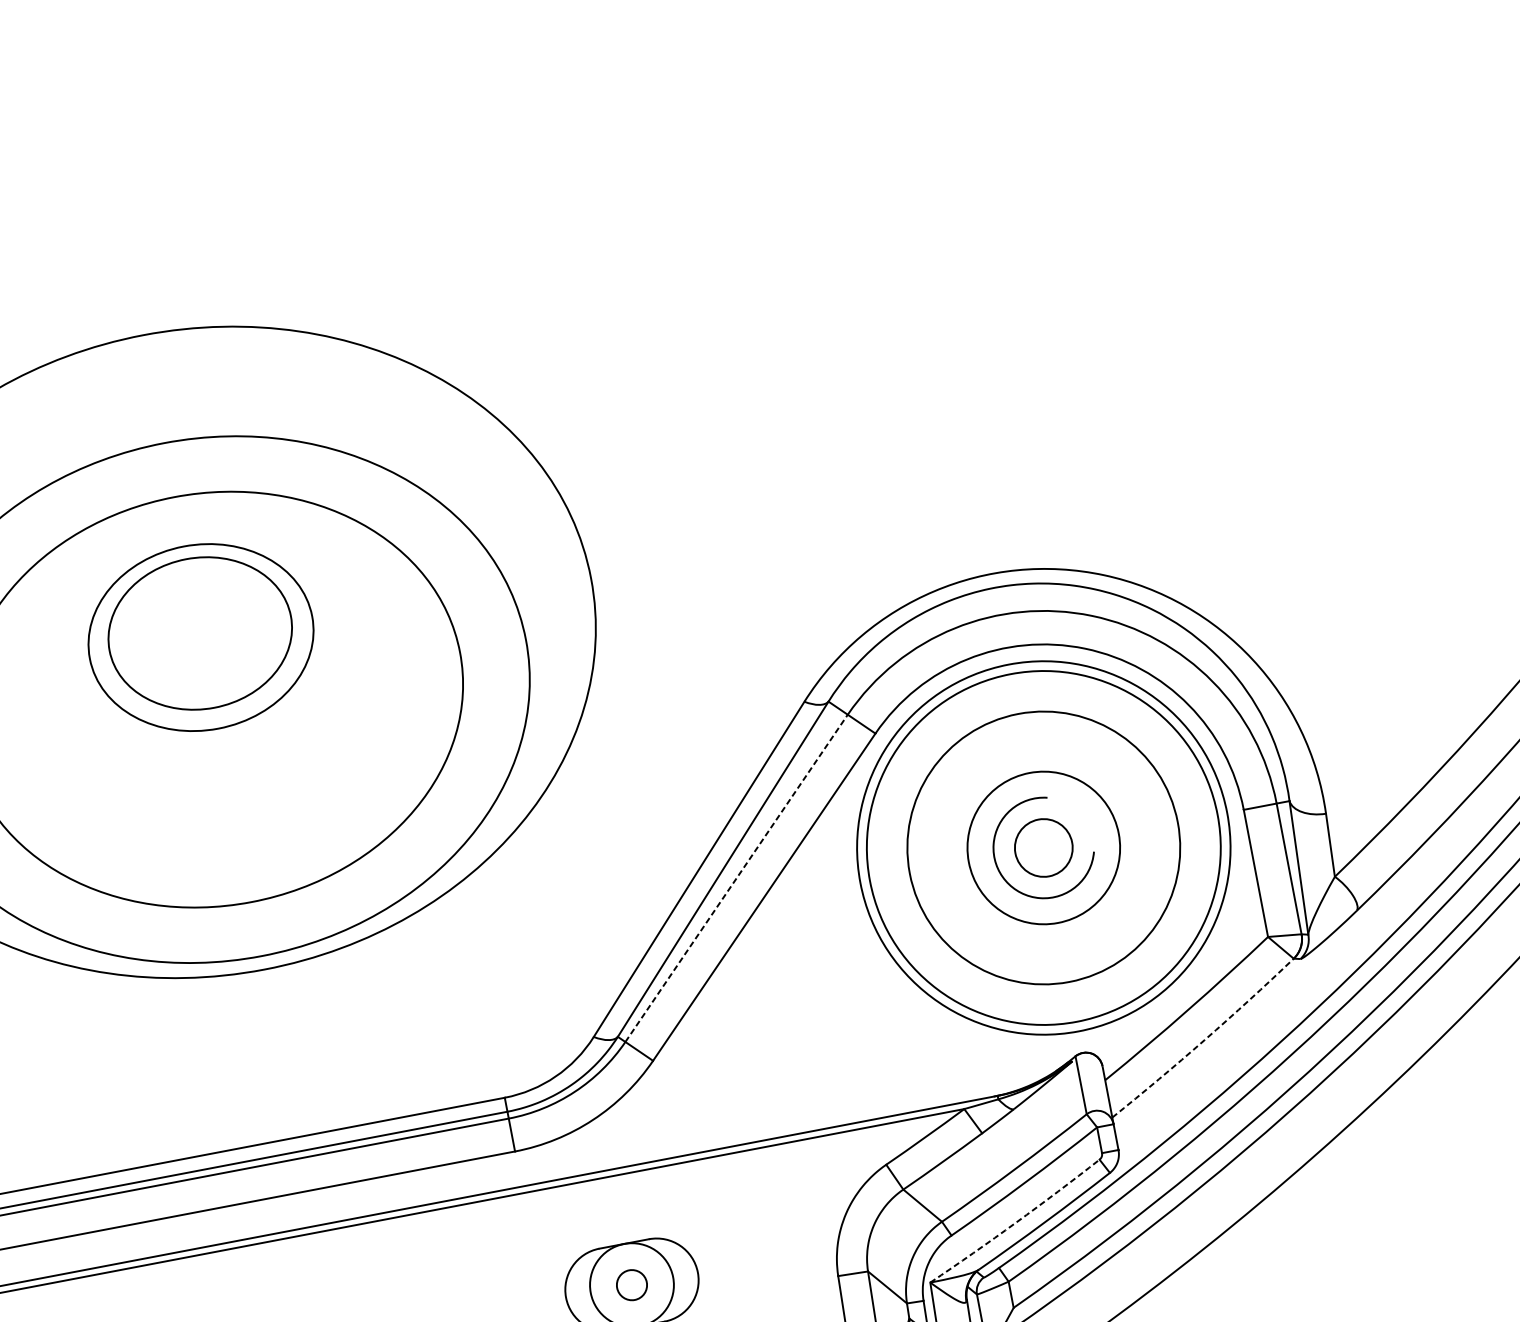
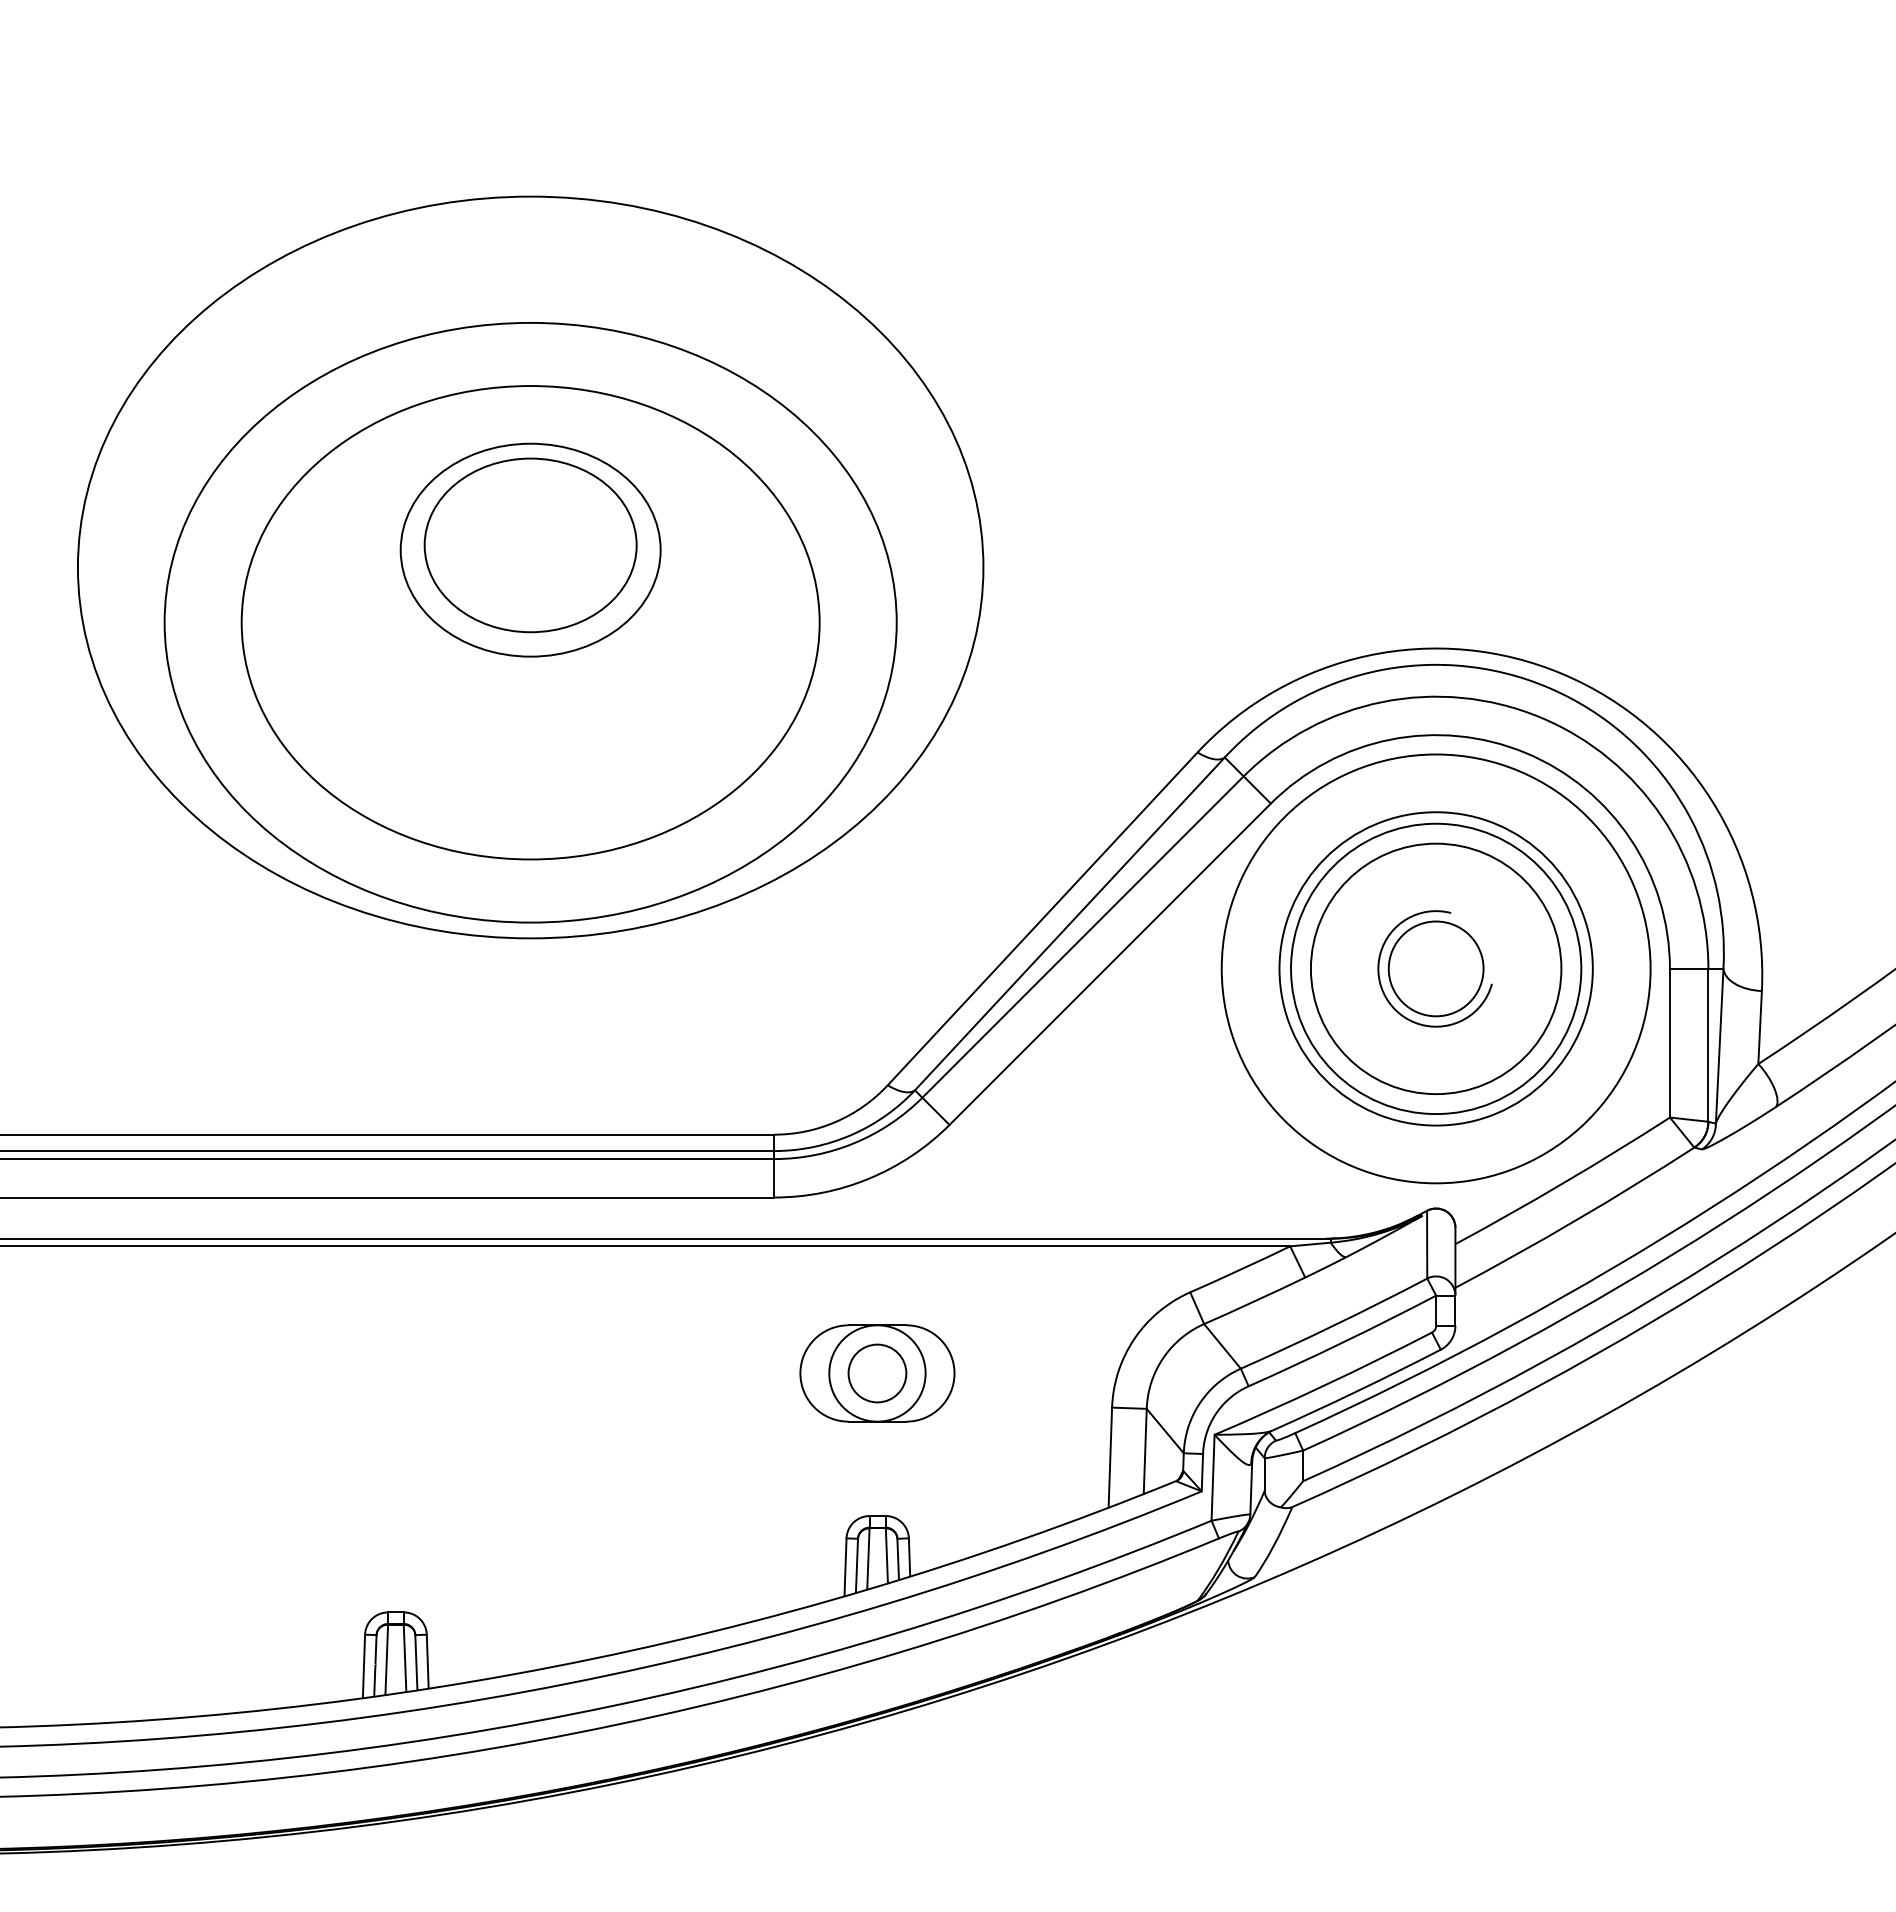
circle: (1043, 847) -> (1435, 968), size x1.43
circle: (1043, 847) -> (1435, 968), size x1.43
circle: (1044, 847) -> (1436, 968), size x0.71
line: (736, 877) -> (1083, 936), dashed -> solid
arc: (1204, 1040) -> (1576, 1220), dashed -> solid
arc: (1016, 1222) -> (1324, 1385), dashed -> solid
circle: (632, 1285) -> (877, 1373), size x1.67

